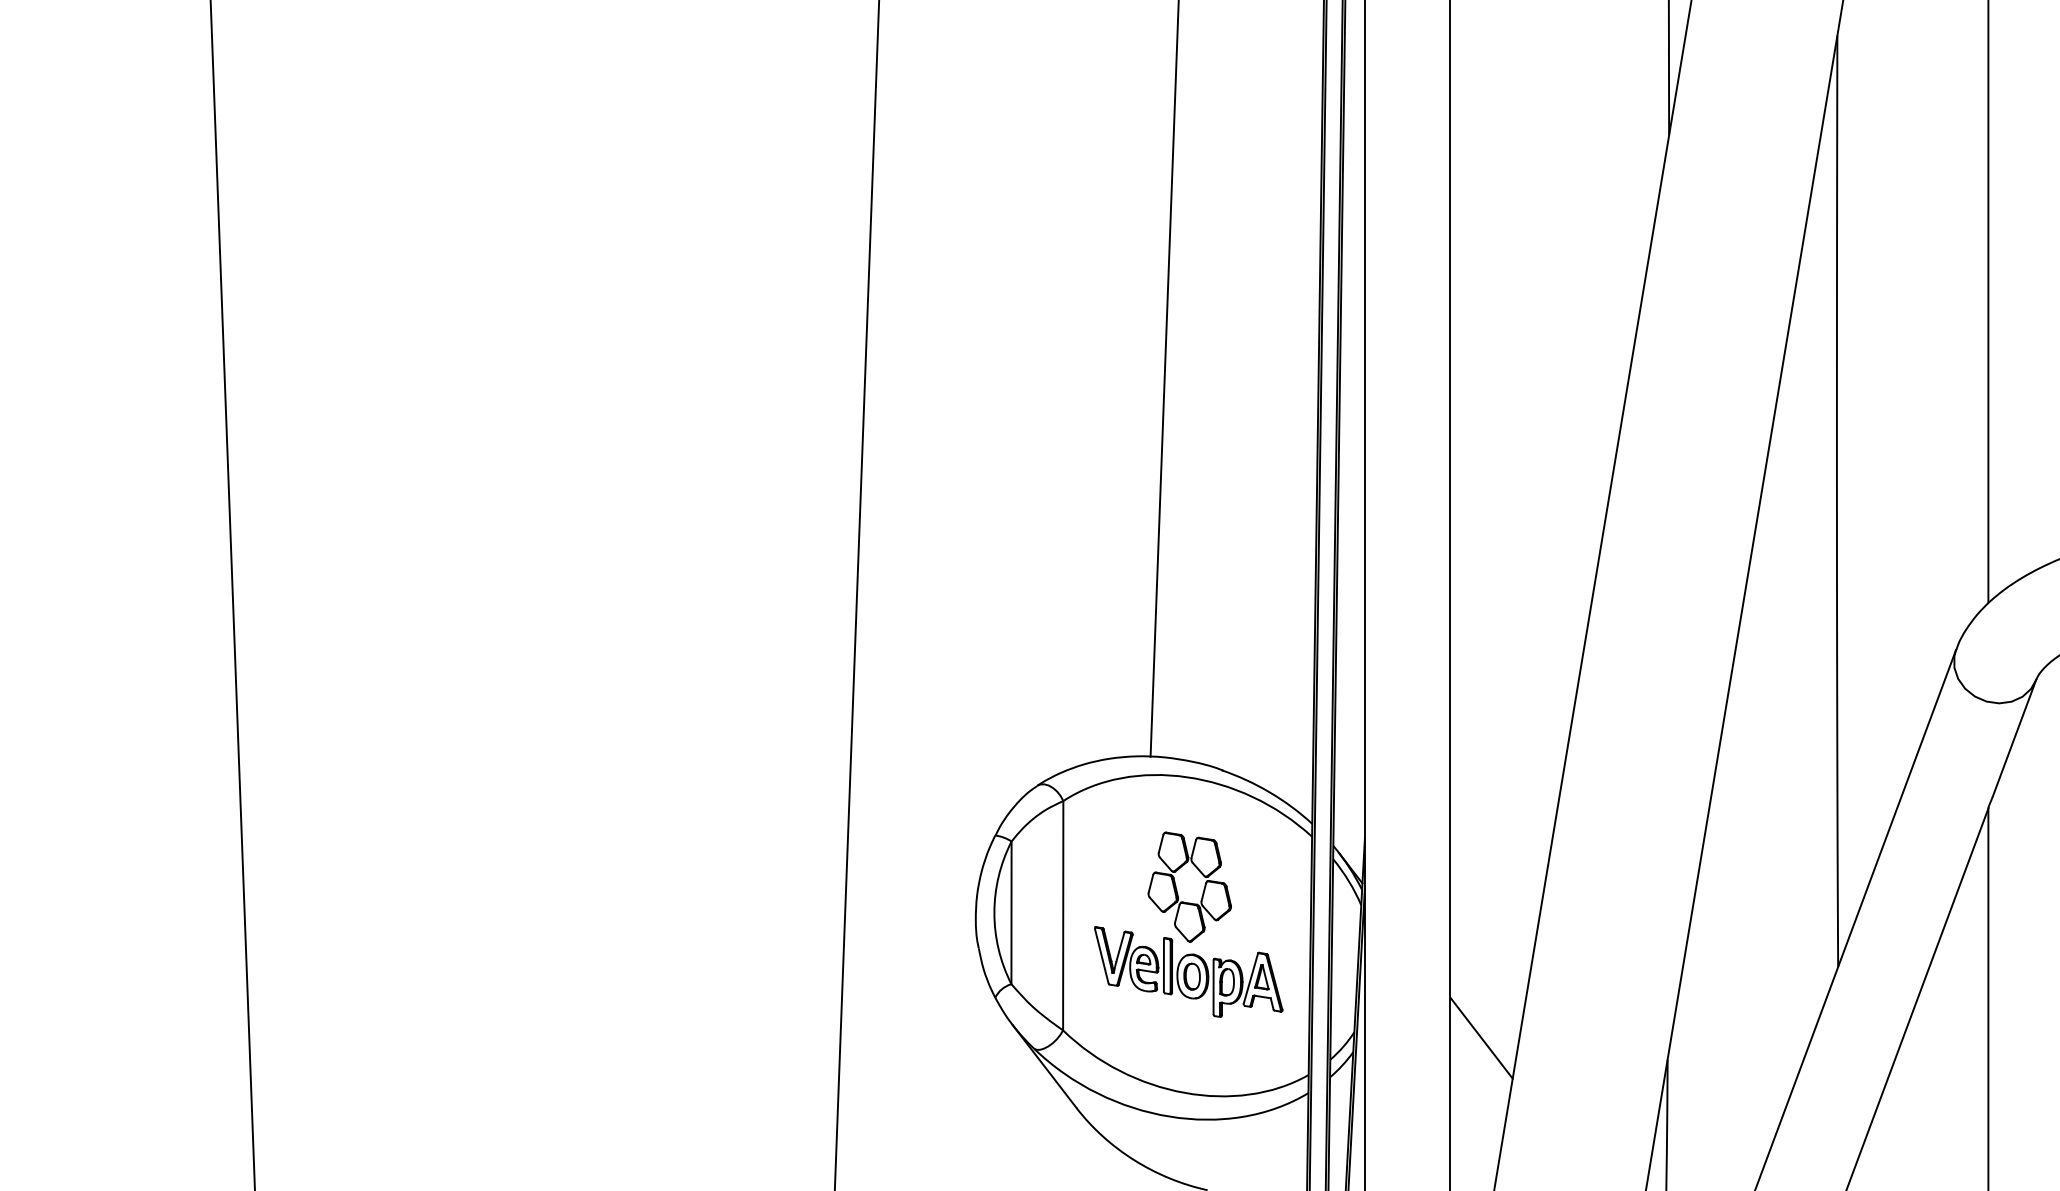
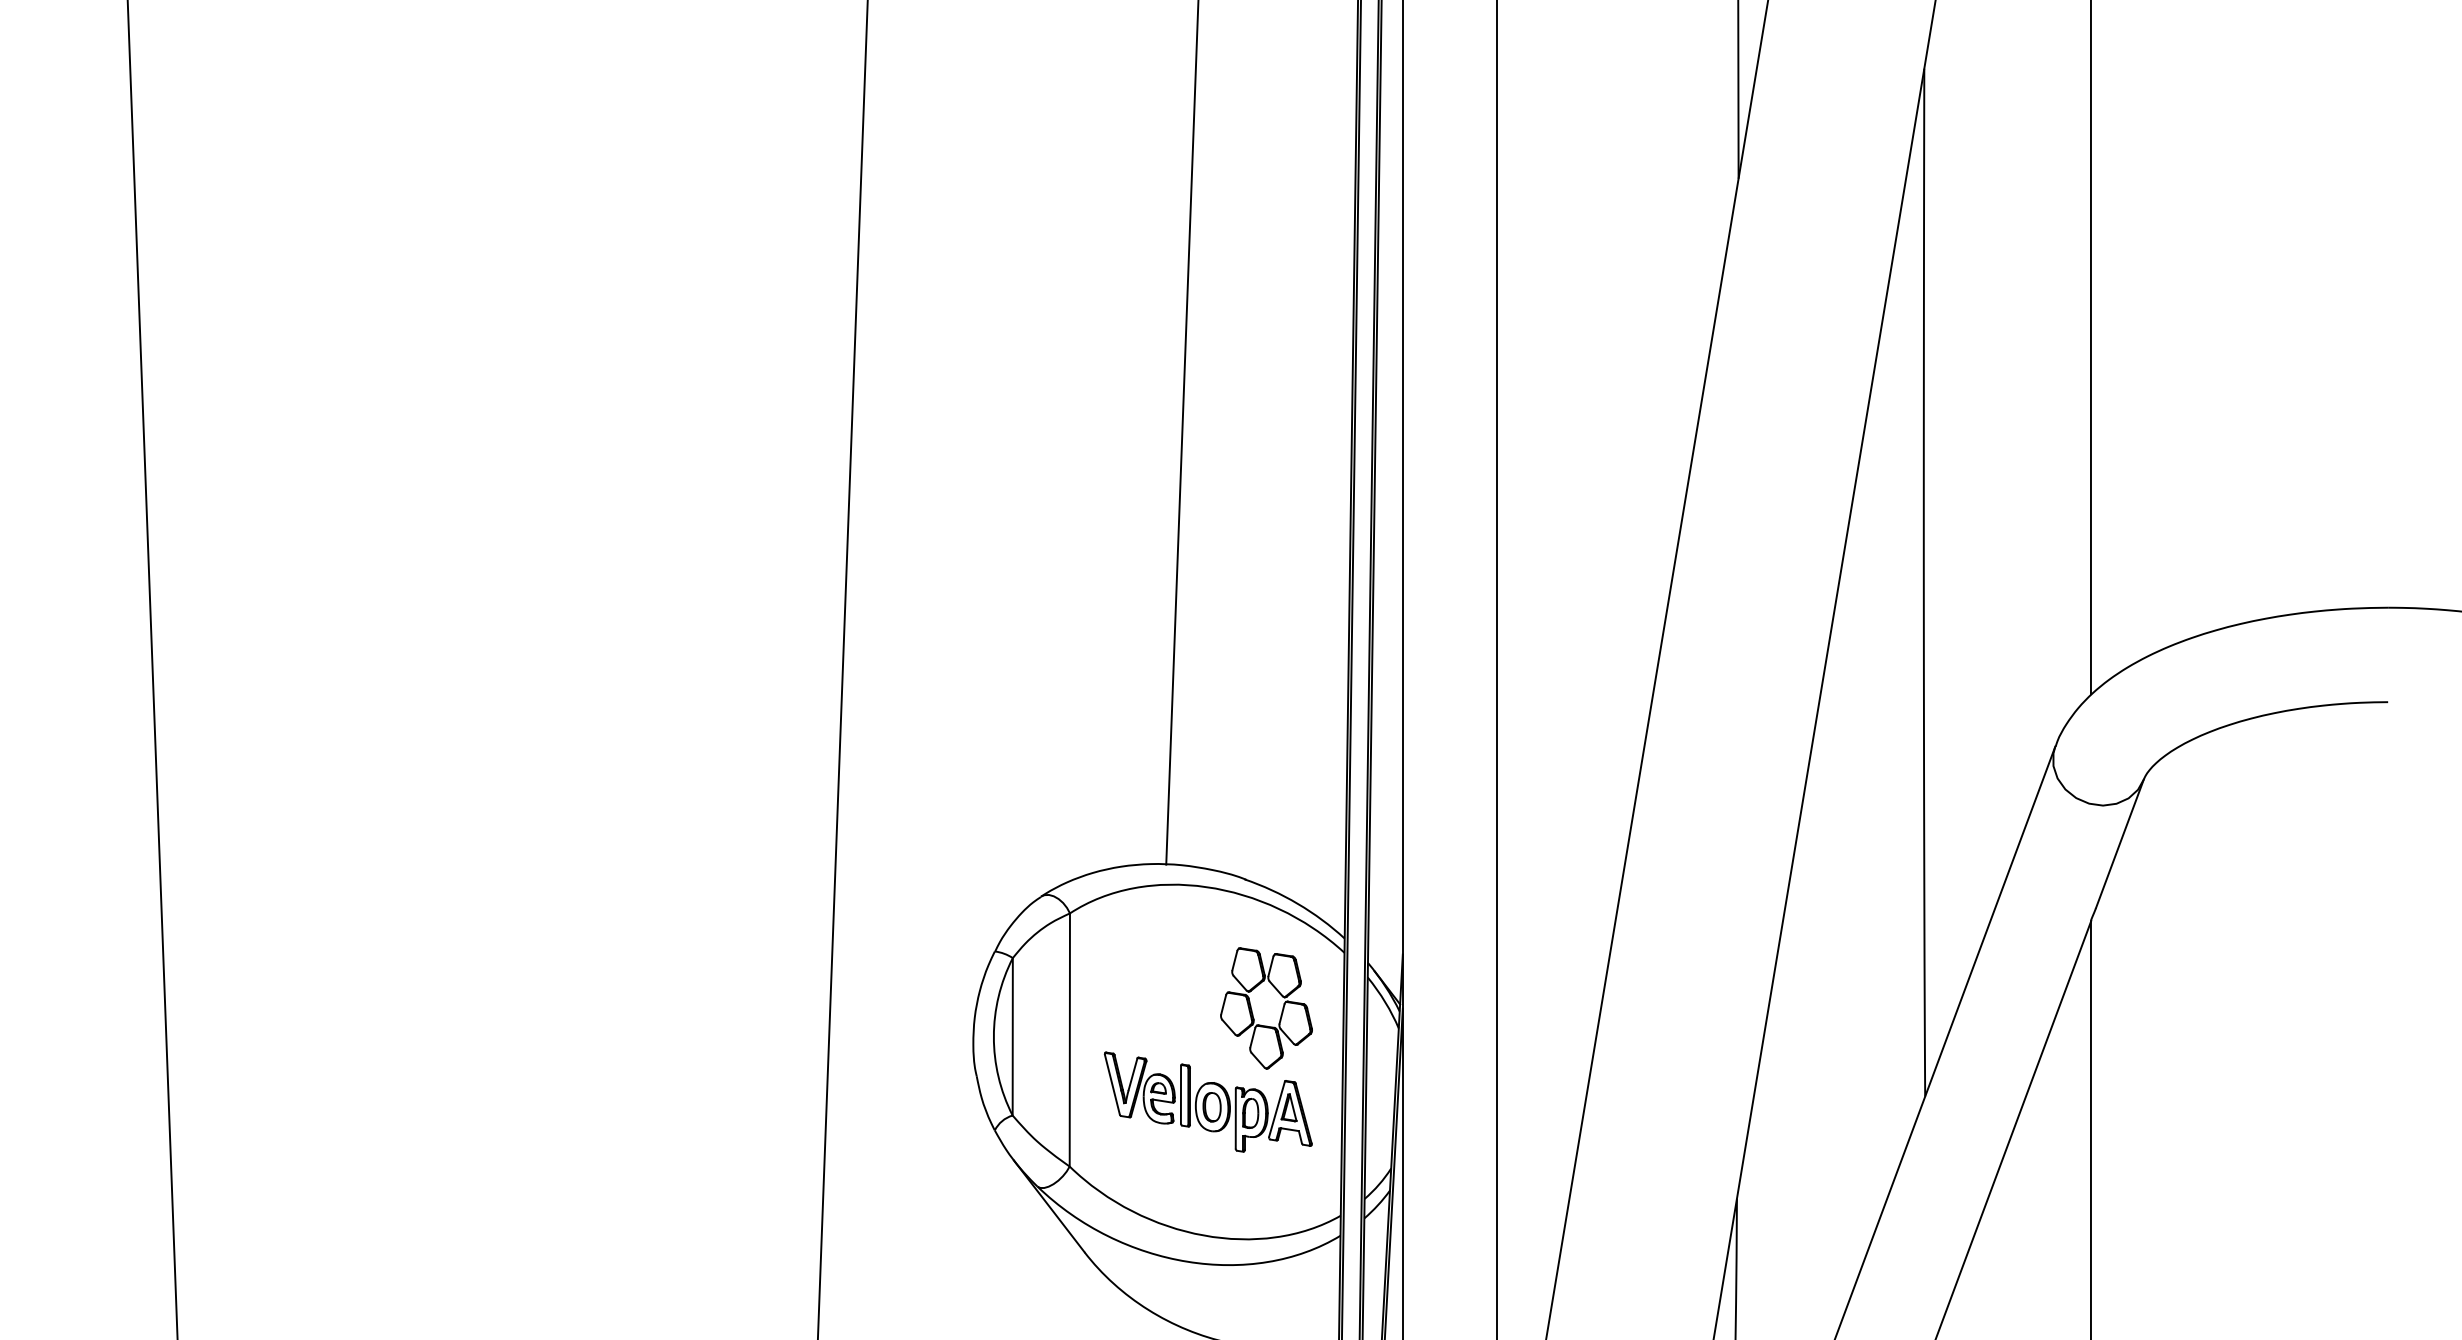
part: (1177, 888) -> (1252, 1009), moved
line: (1481, 1037) -> (1531, 1174), removed

